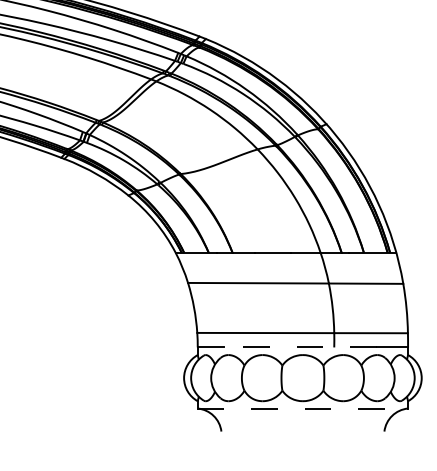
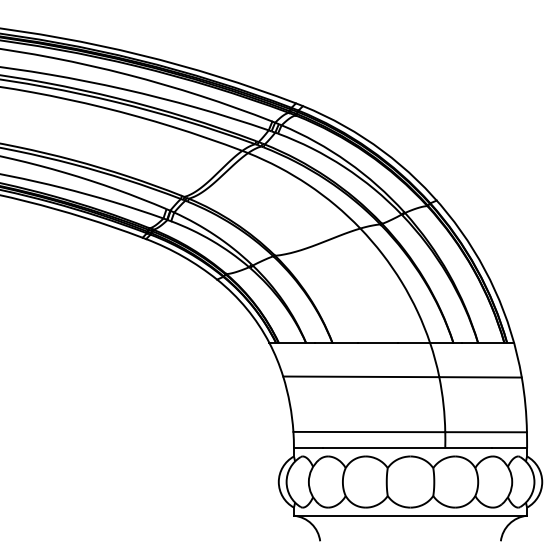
line: (300, 347) -> (407, 448), dashed -> solid
line: (302, 408) -> (410, 515), dashed -> solid

